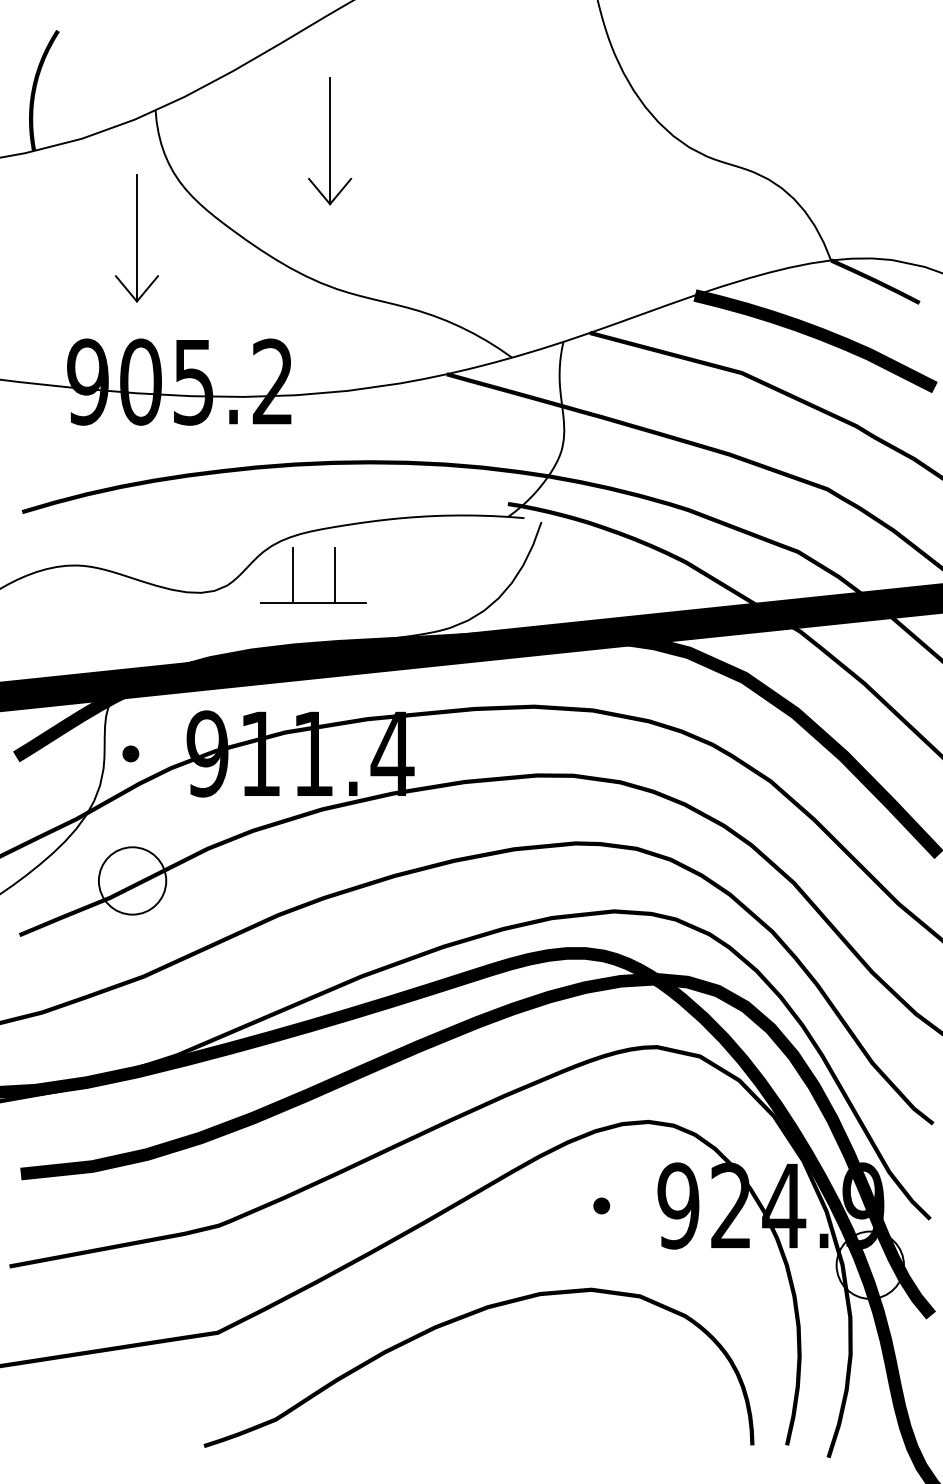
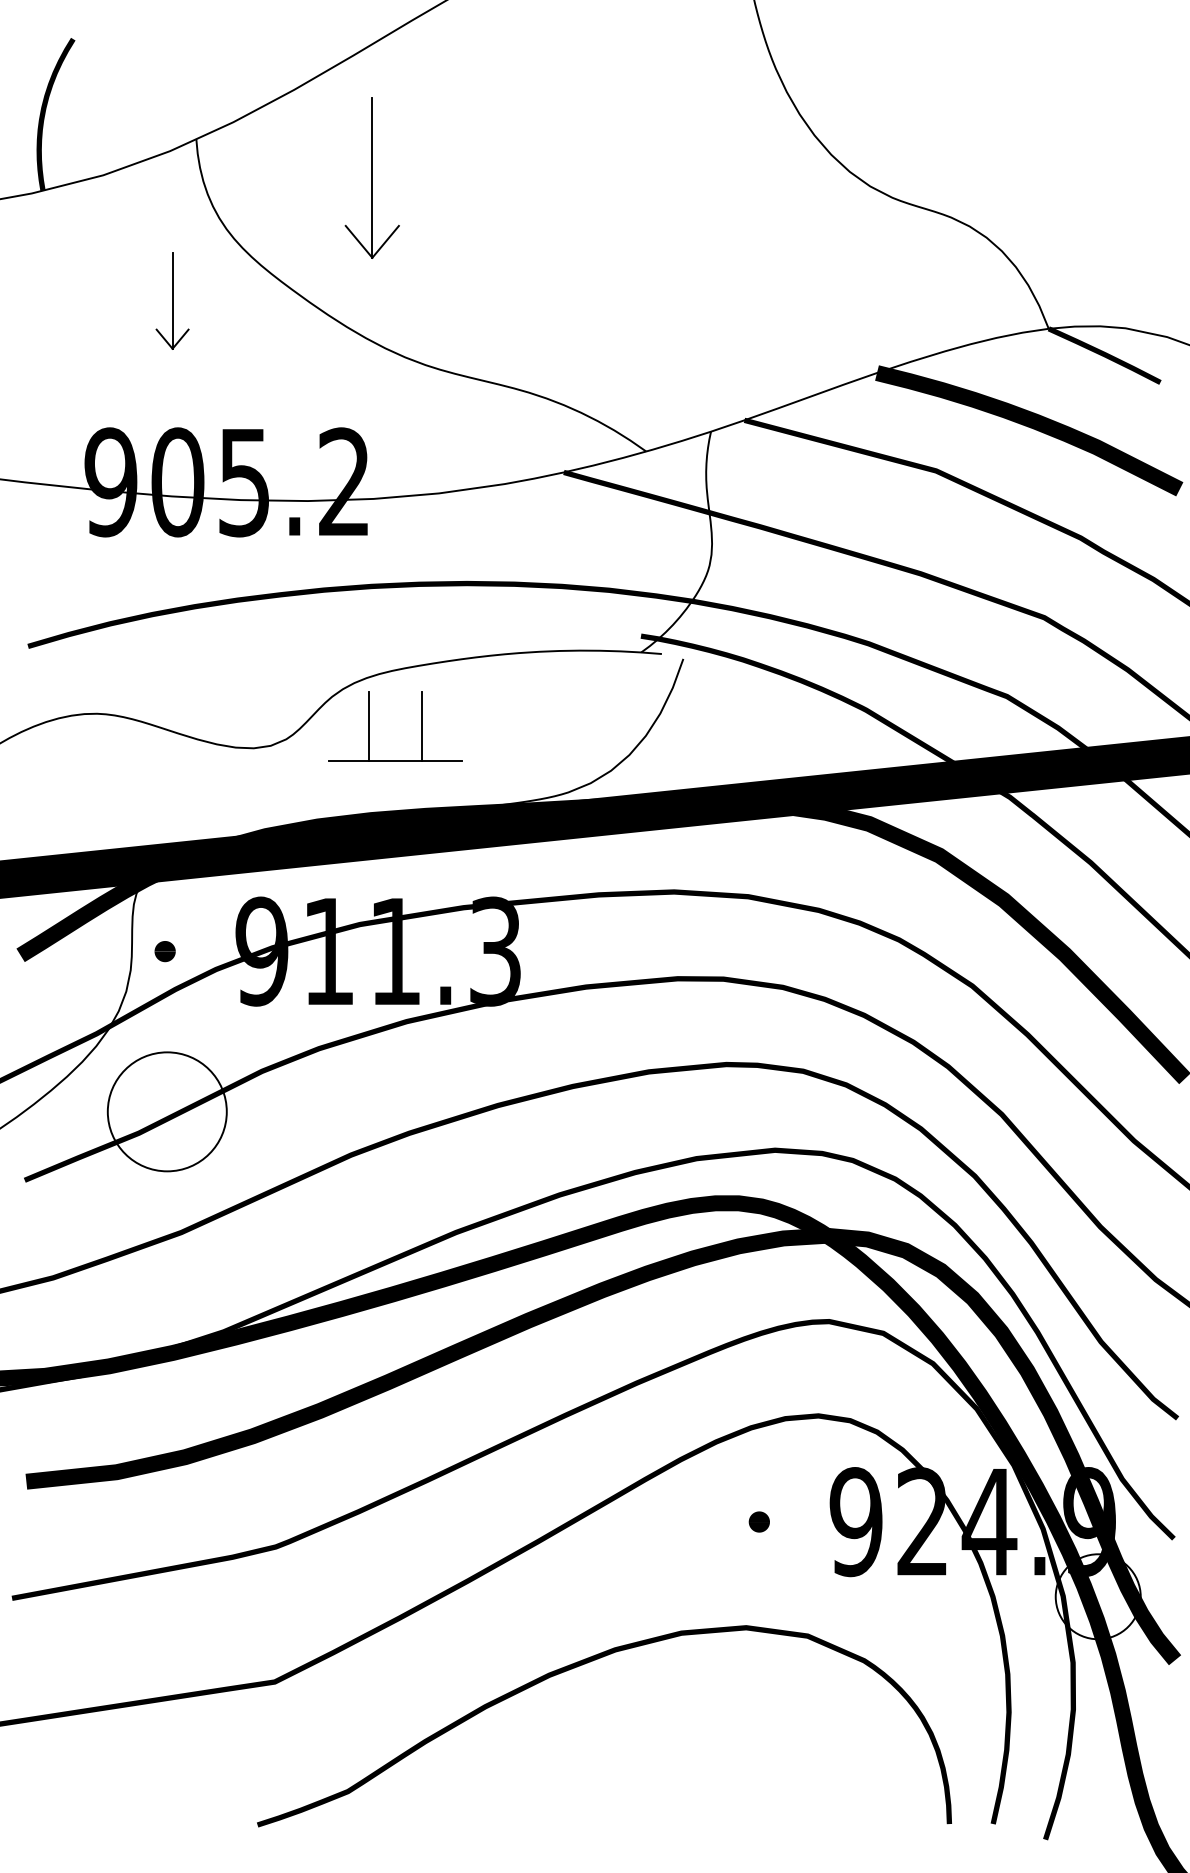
part: (330, 141) -> (372, 178), moved
part: (136, 238) -> (172, 301), size x0.6
text: (392, 753) -> (495, 951), 911.4 -> 911.3
circle: (132, 880) -> (167, 1111), size x1.4

